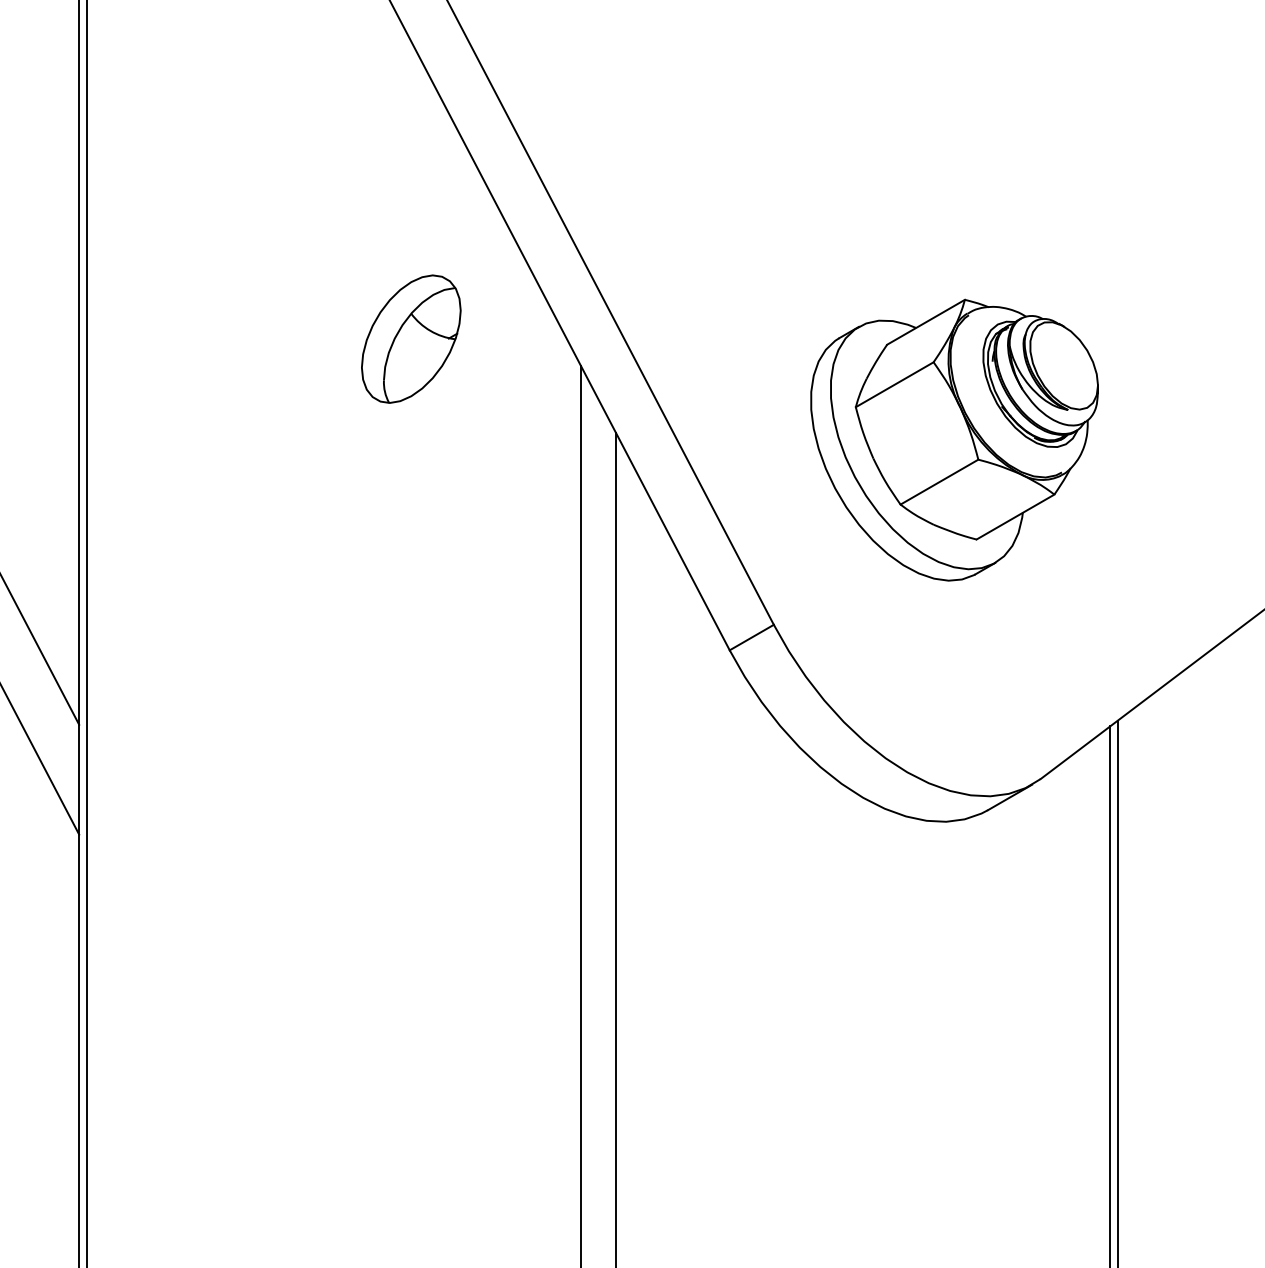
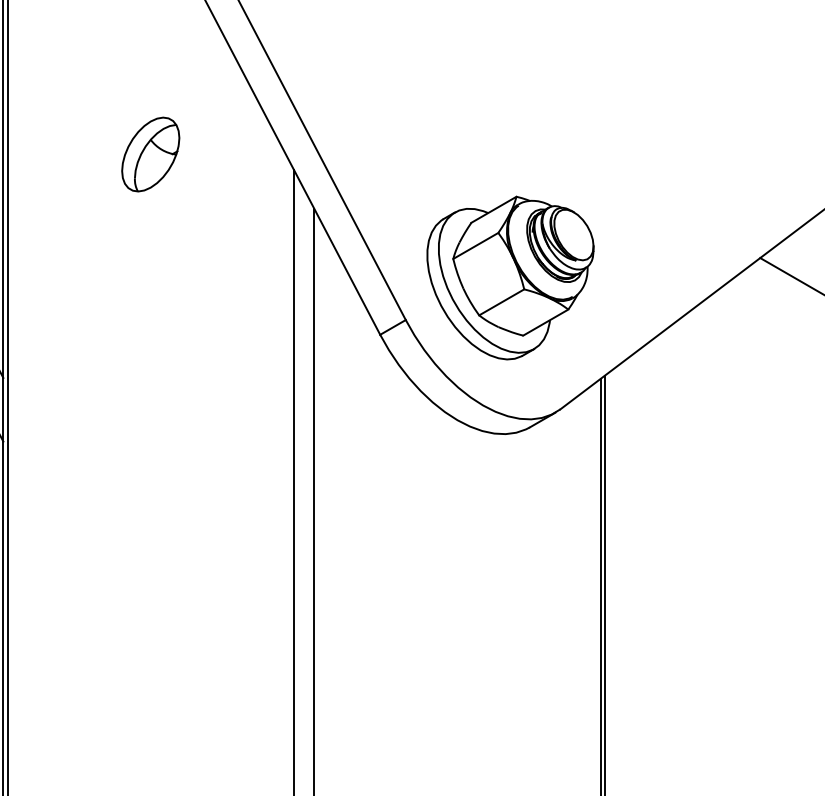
part: (410, 339) -> (150, 154), moved
part: (954, 439) -> (510, 277), moved

